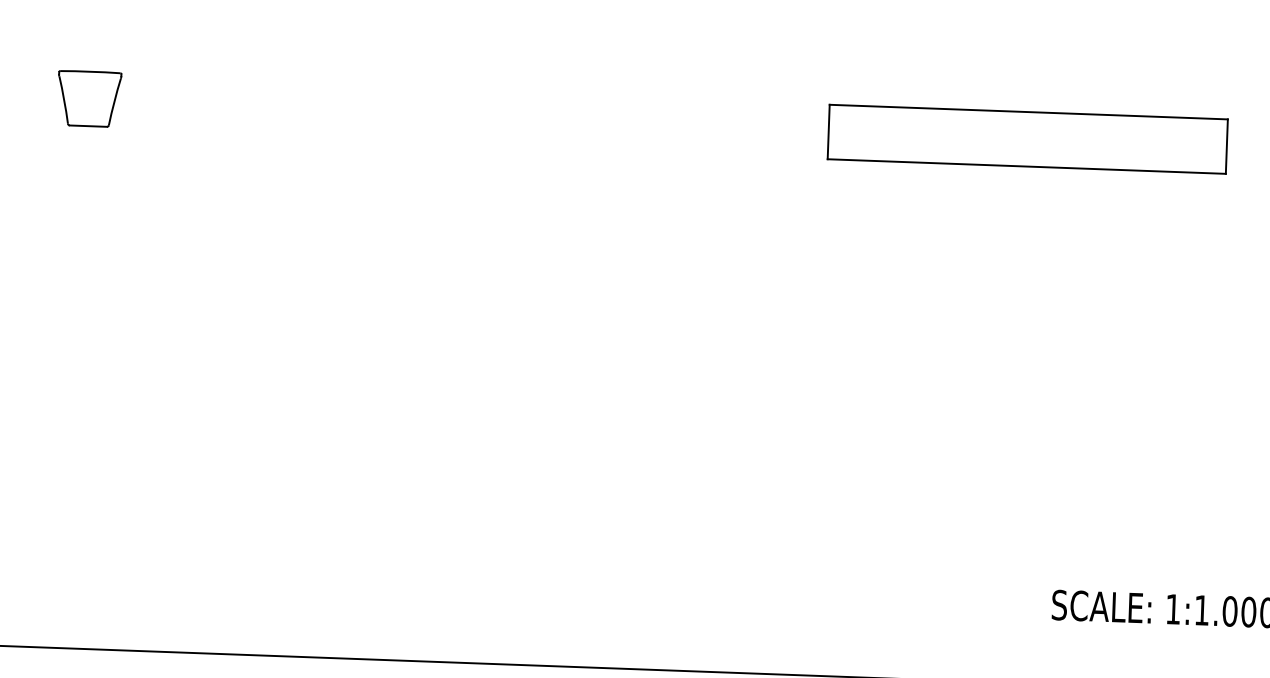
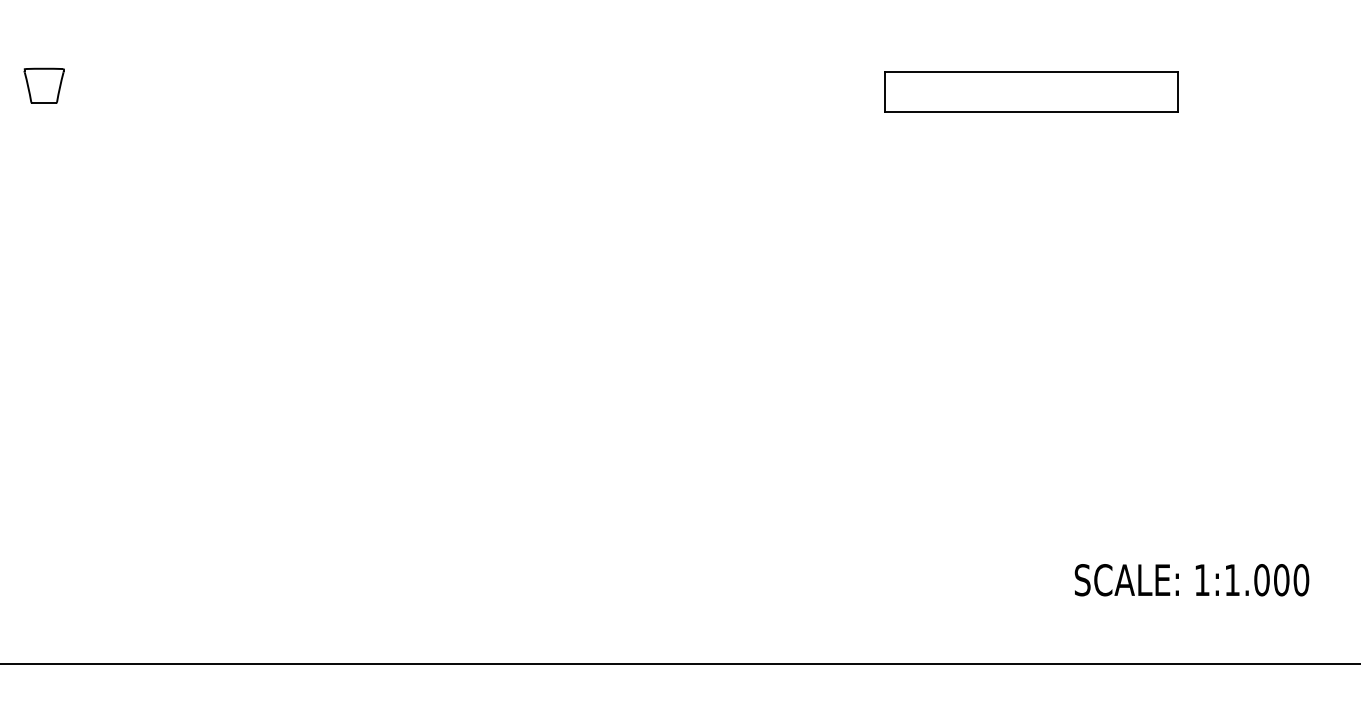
part: (88, 98) -> (43, 85), size x0.6
part: (1027, 139) -> (1031, 92), size x0.7

